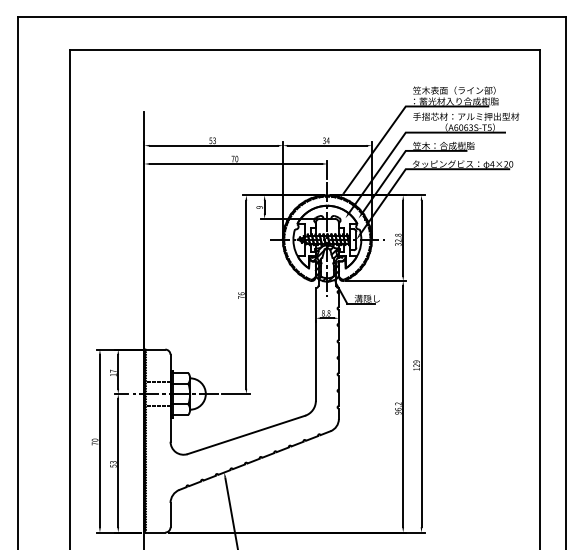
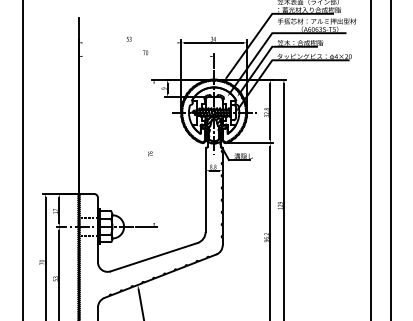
line: (213, 145) -> (129, 42), removed
line: (235, 163) -> (146, 56), removed
line: (246, 294) -> (154, 153), removed

